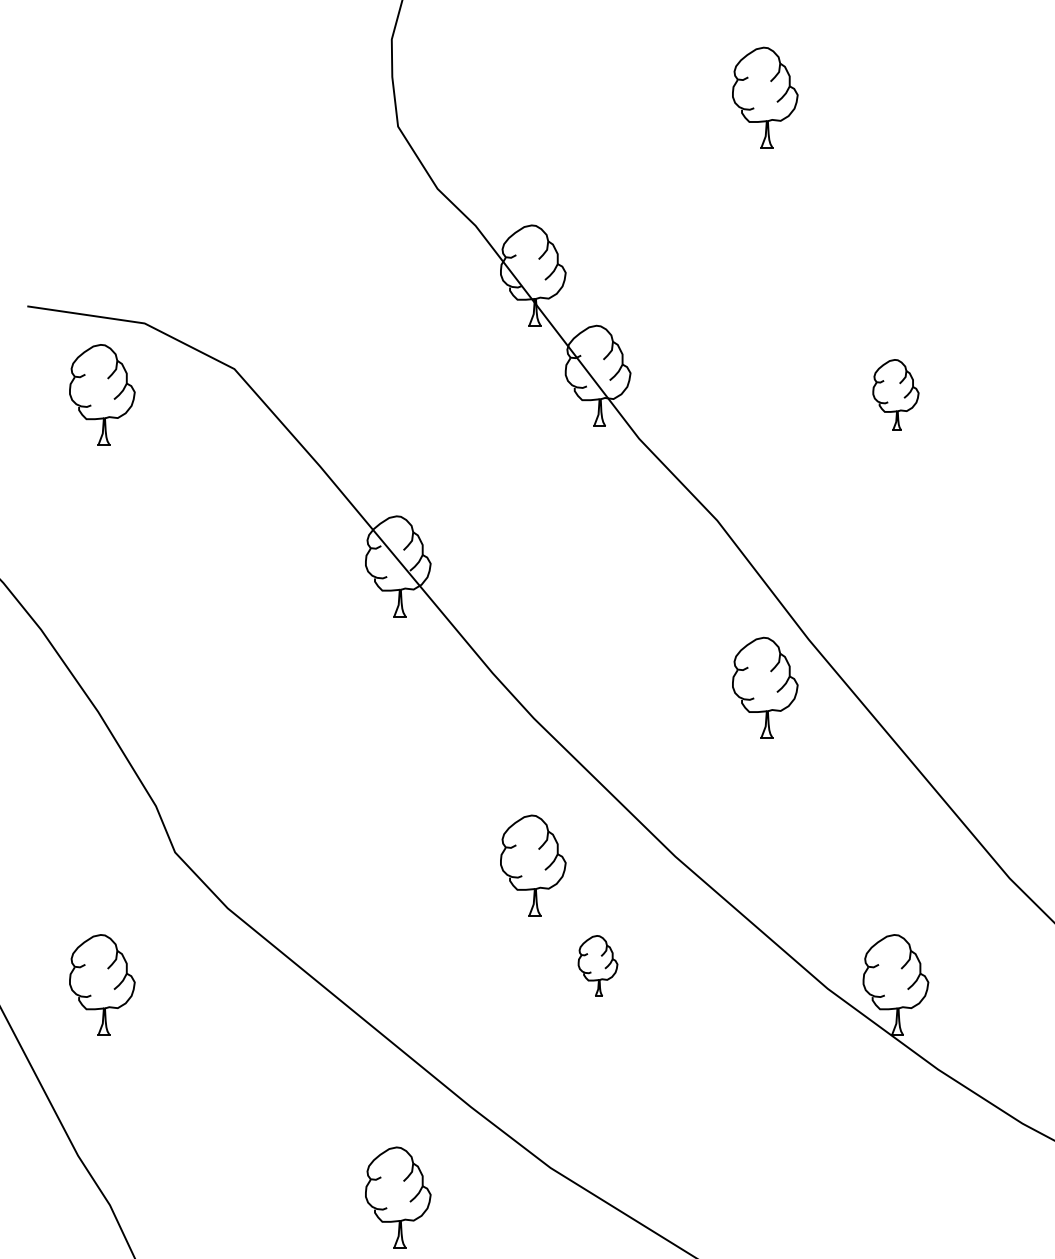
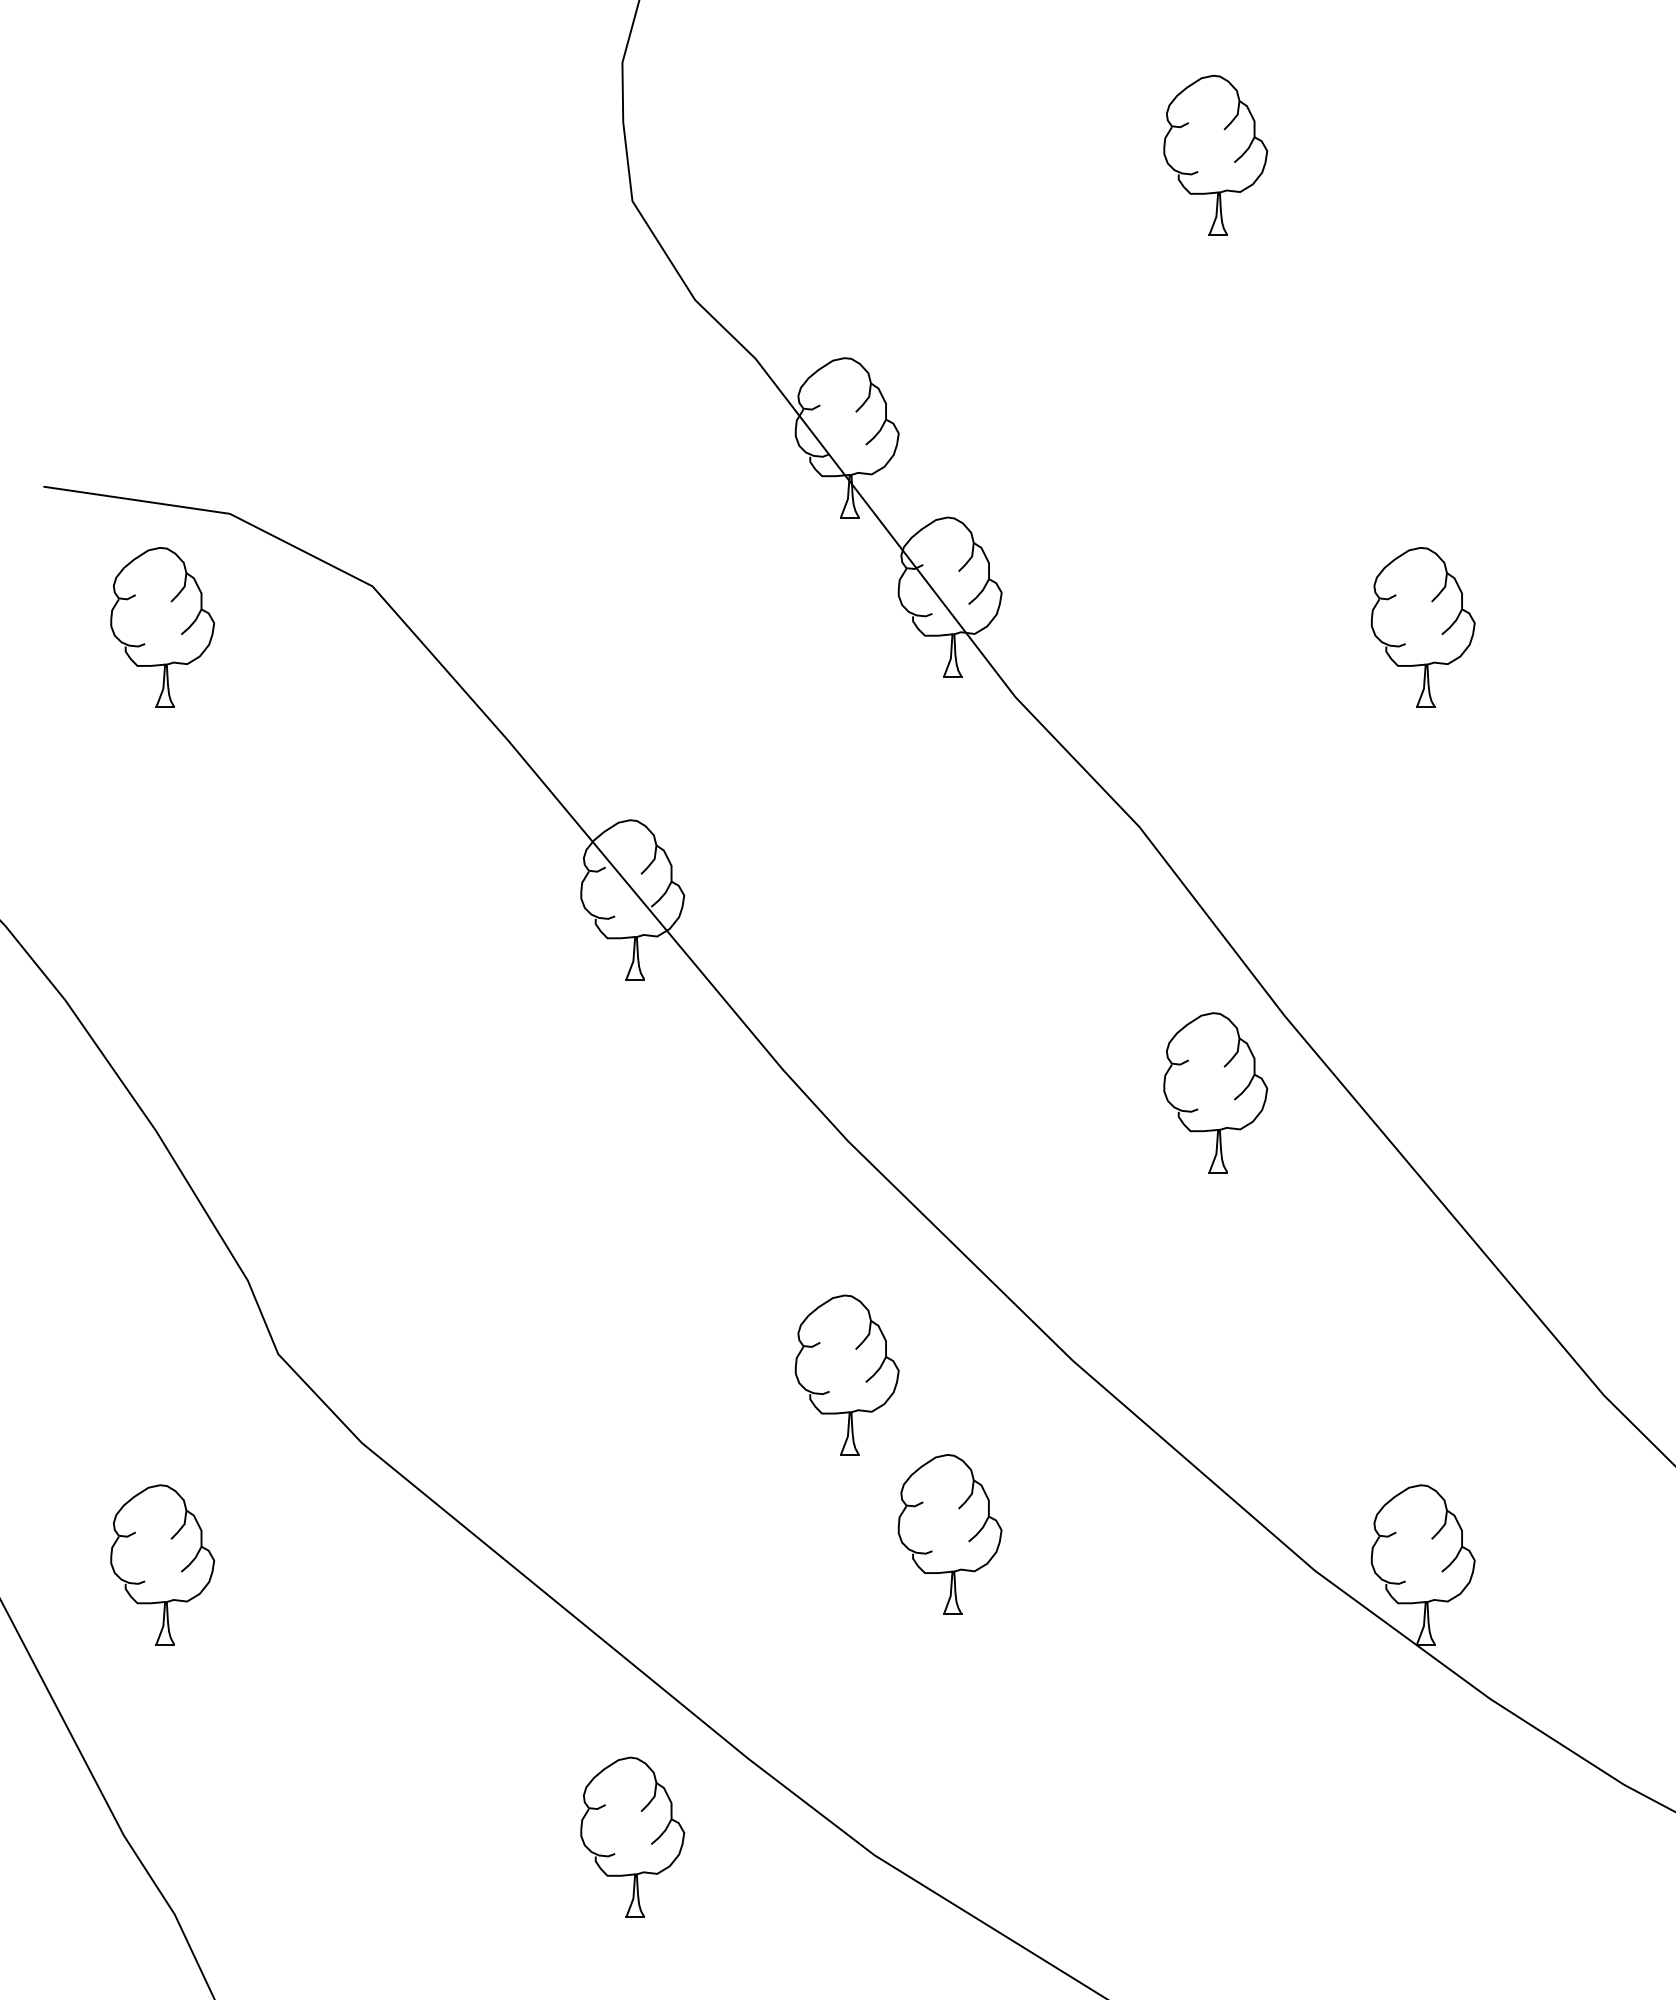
part: (895, 394) -> (1422, 626), size x1.43
part: (597, 965) -> (949, 1533), size x1.67
part: (398, 1197) -> (633, 1837), moved

